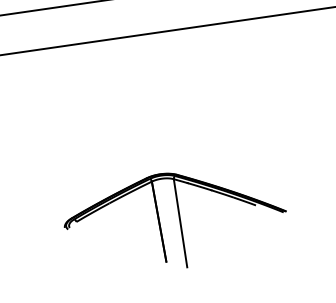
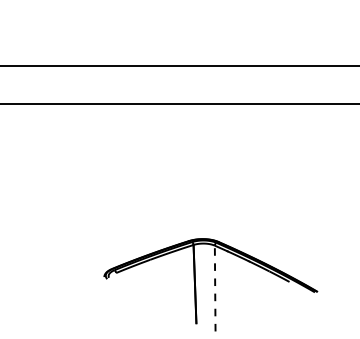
line: (180, 223) -> (215, 288), solid -> dashed

